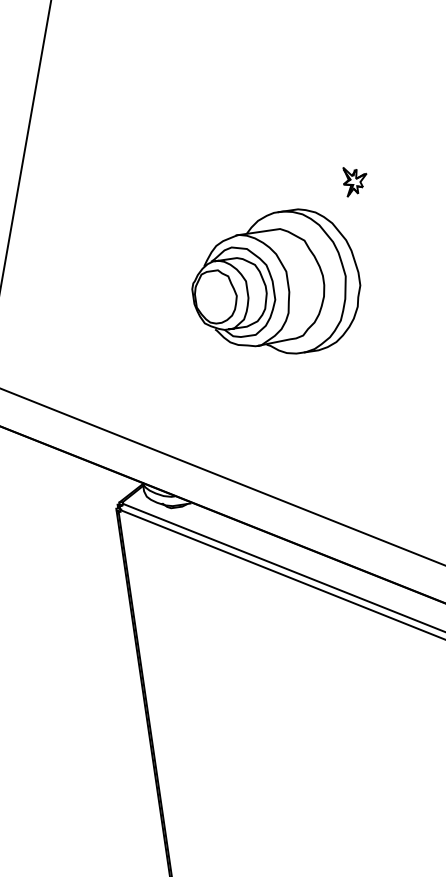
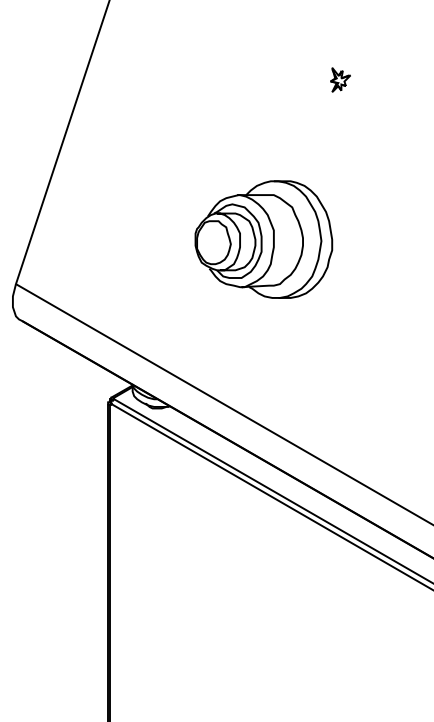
part: (355, 180) -> (340, 79), moved

